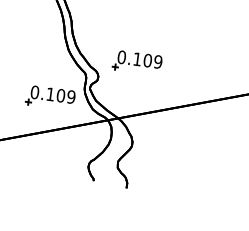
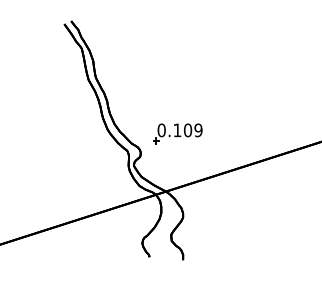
part: (50, 97) -> (95, 179), removed

